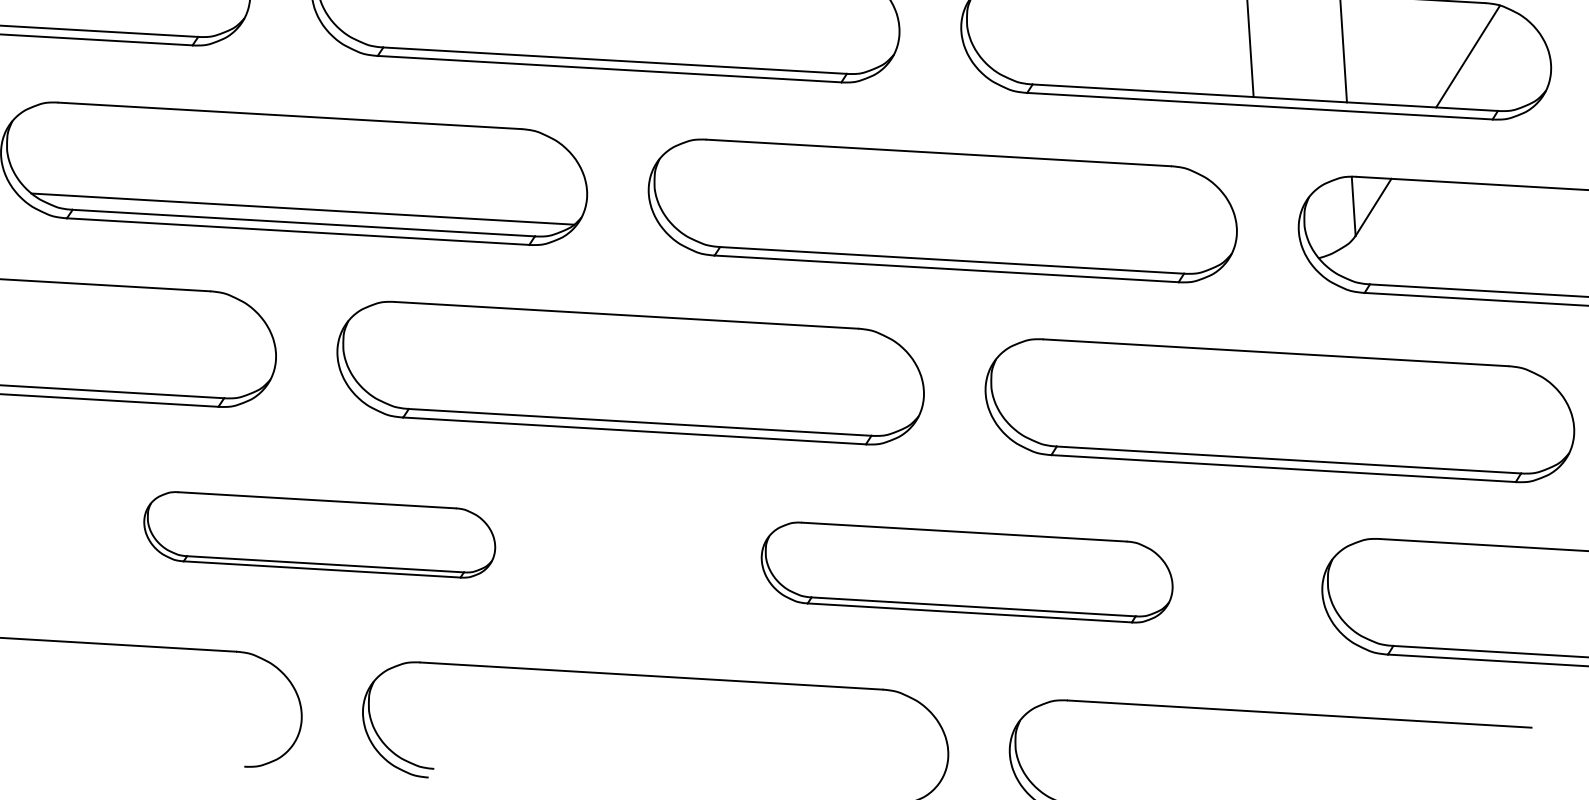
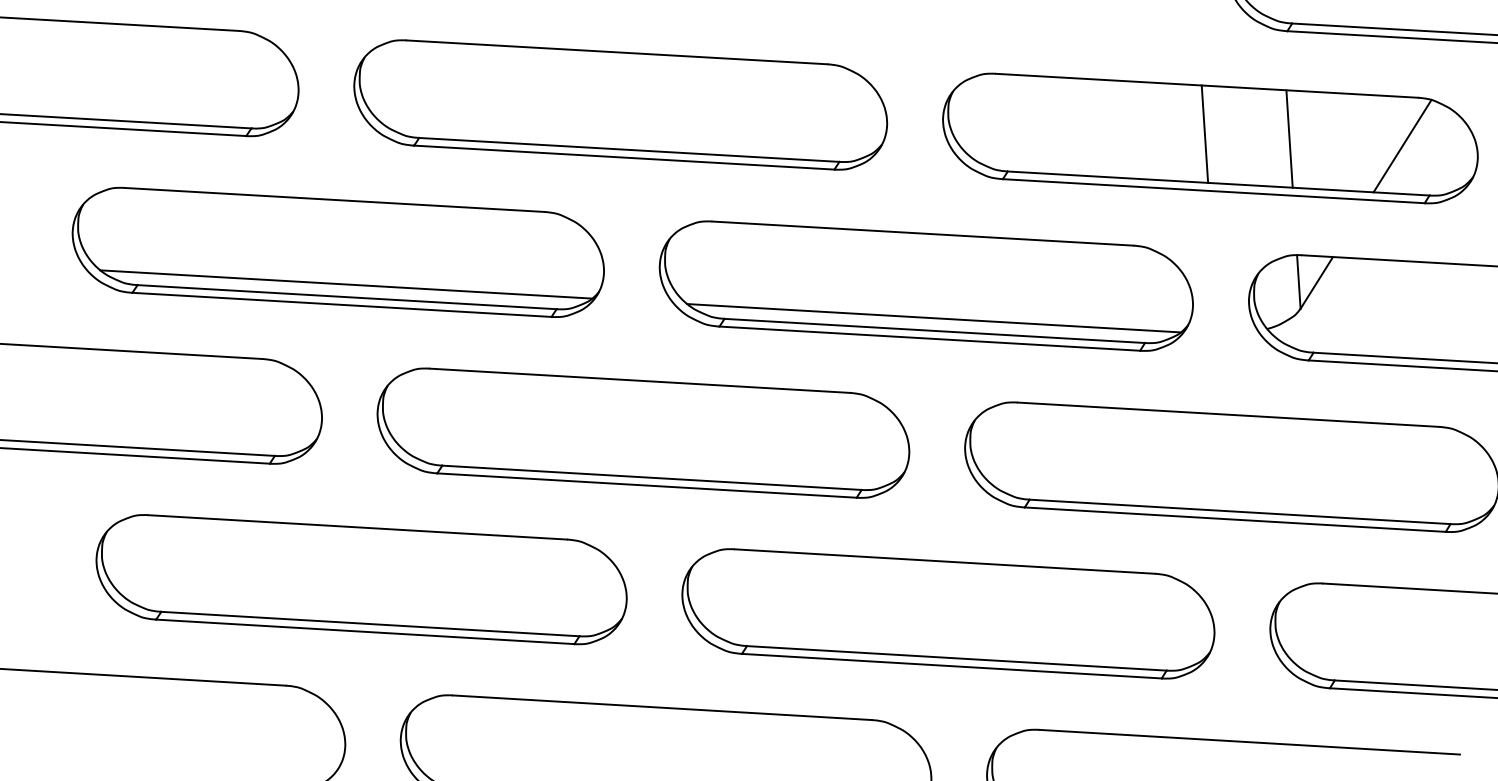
line: (950, 246) -> (933, 318), added
part: (319, 534) -> (361, 579), size x1.67
part: (967, 572) -> (948, 613), size x1.43

